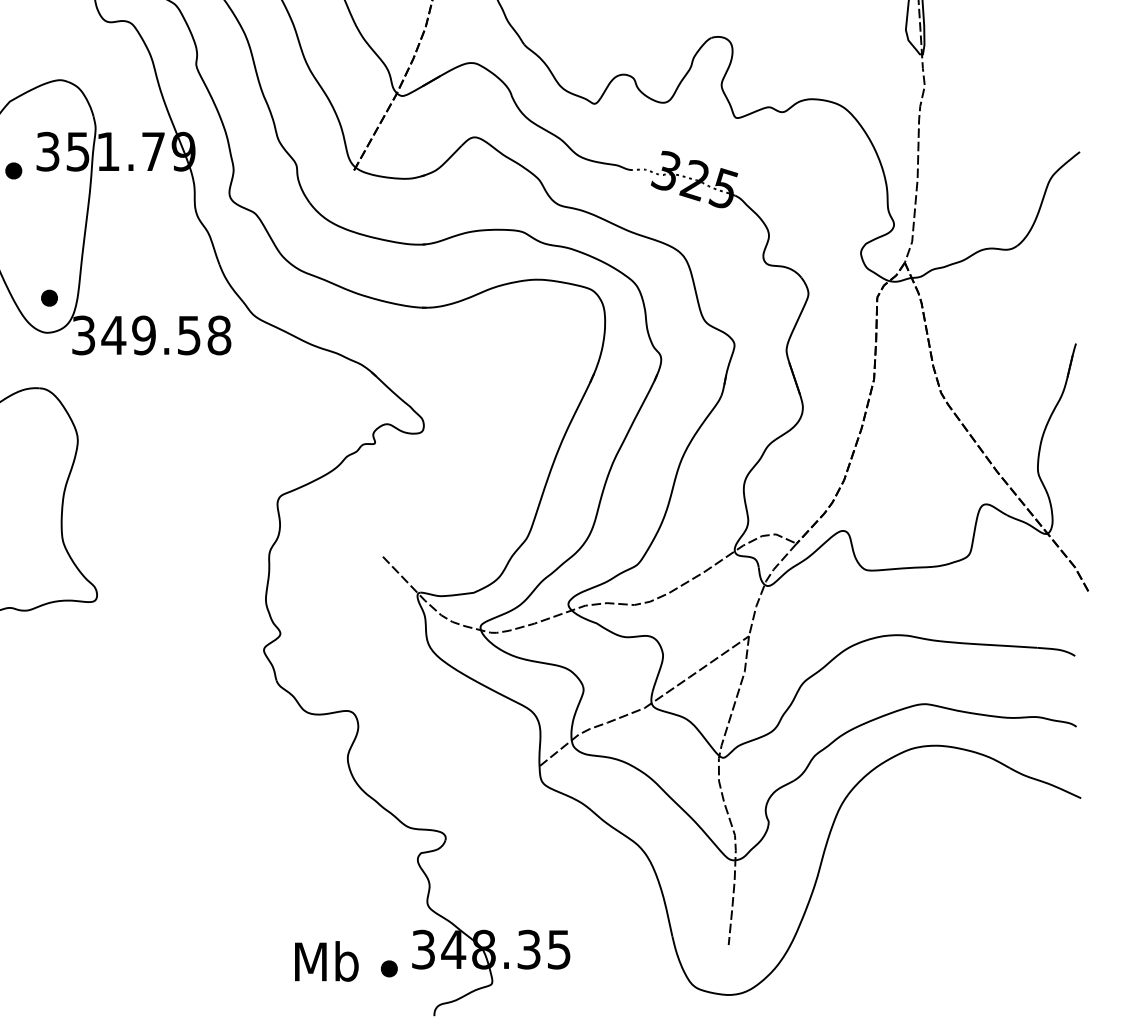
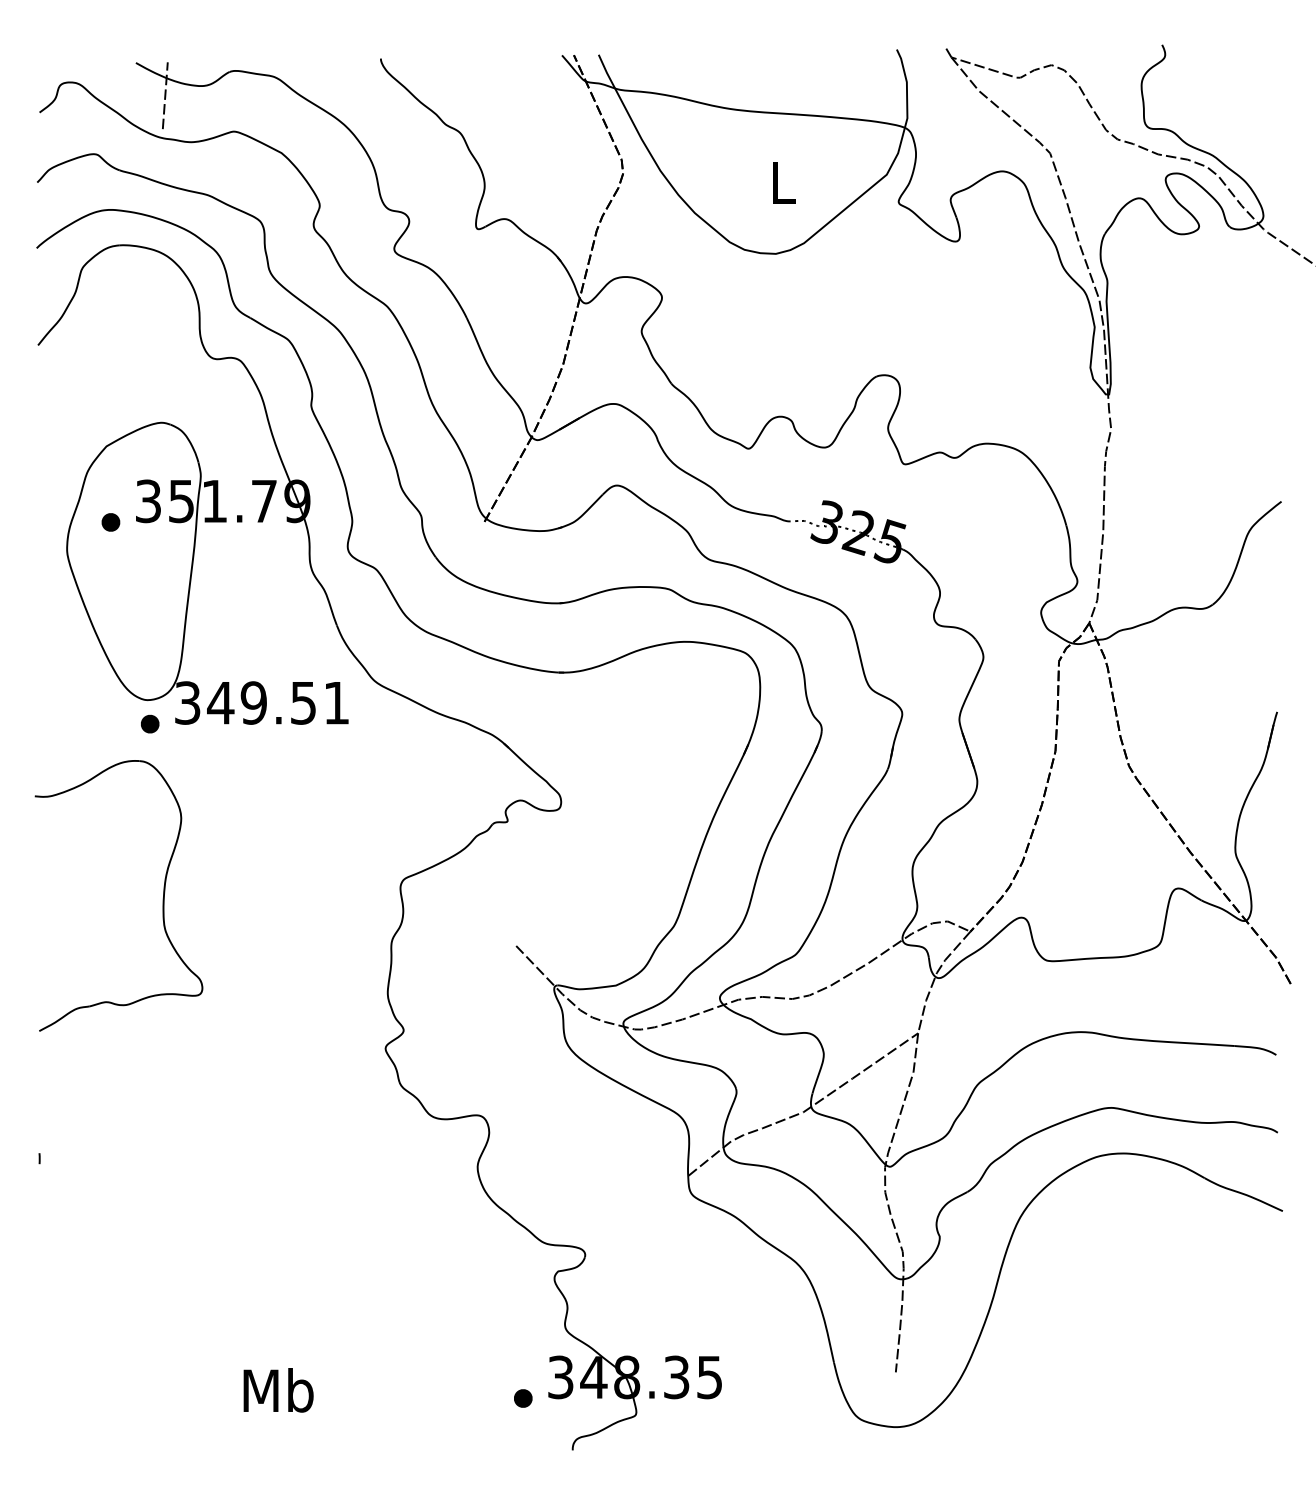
part: (49, 297) -> (150, 723), moved
text: (219, 334) -> (336, 702), 349.58 -> 349.51
text: (326, 961) -> (278, 1390), moved

